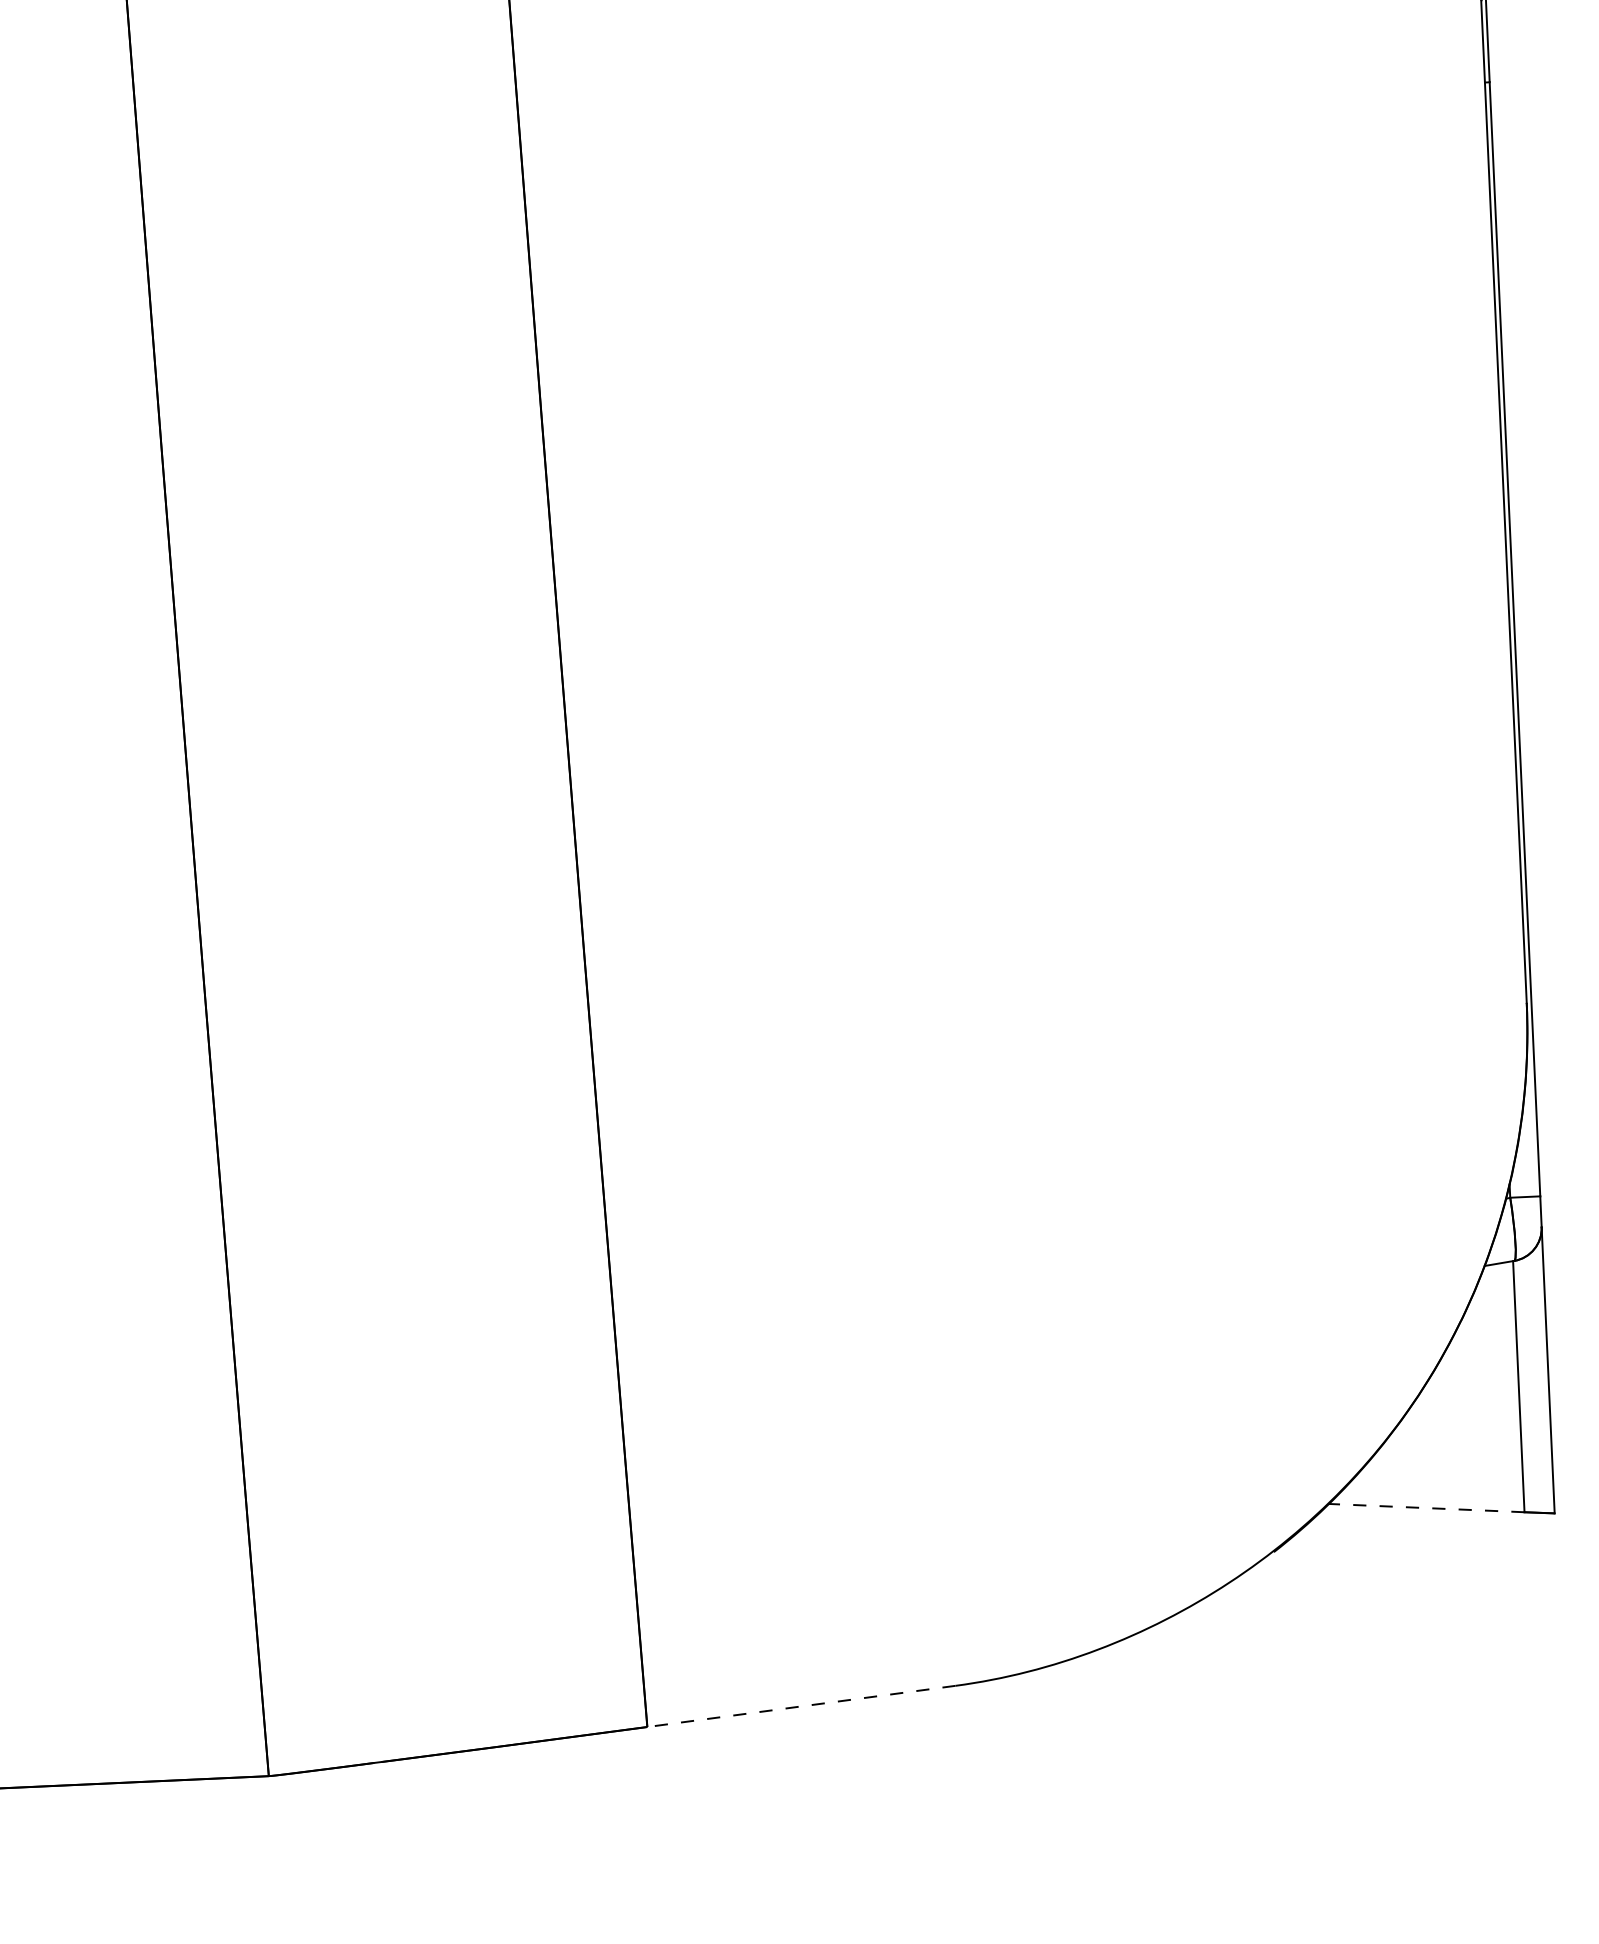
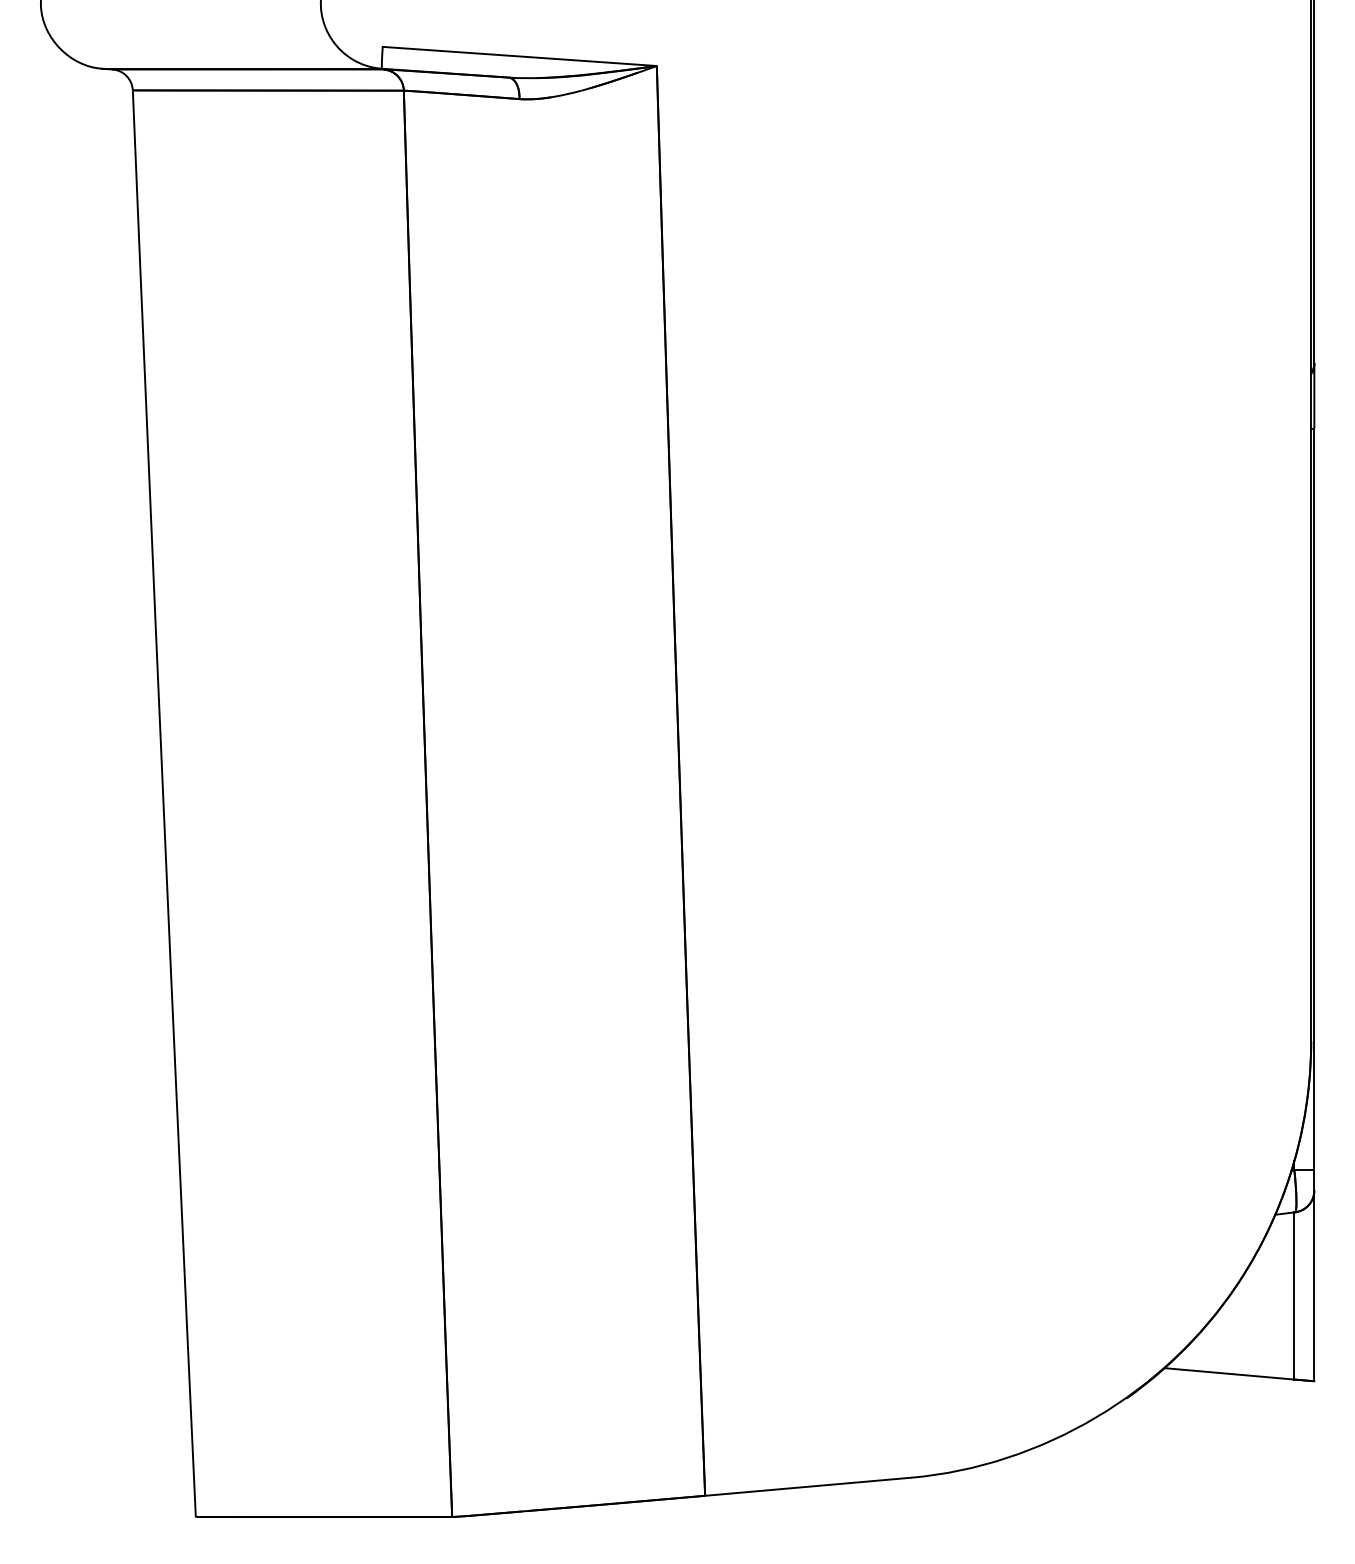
line: (1426, 1507) -> (1229, 1373), dashed -> solid
line: (800, 1706) -> (807, 1486), dashed -> solid

